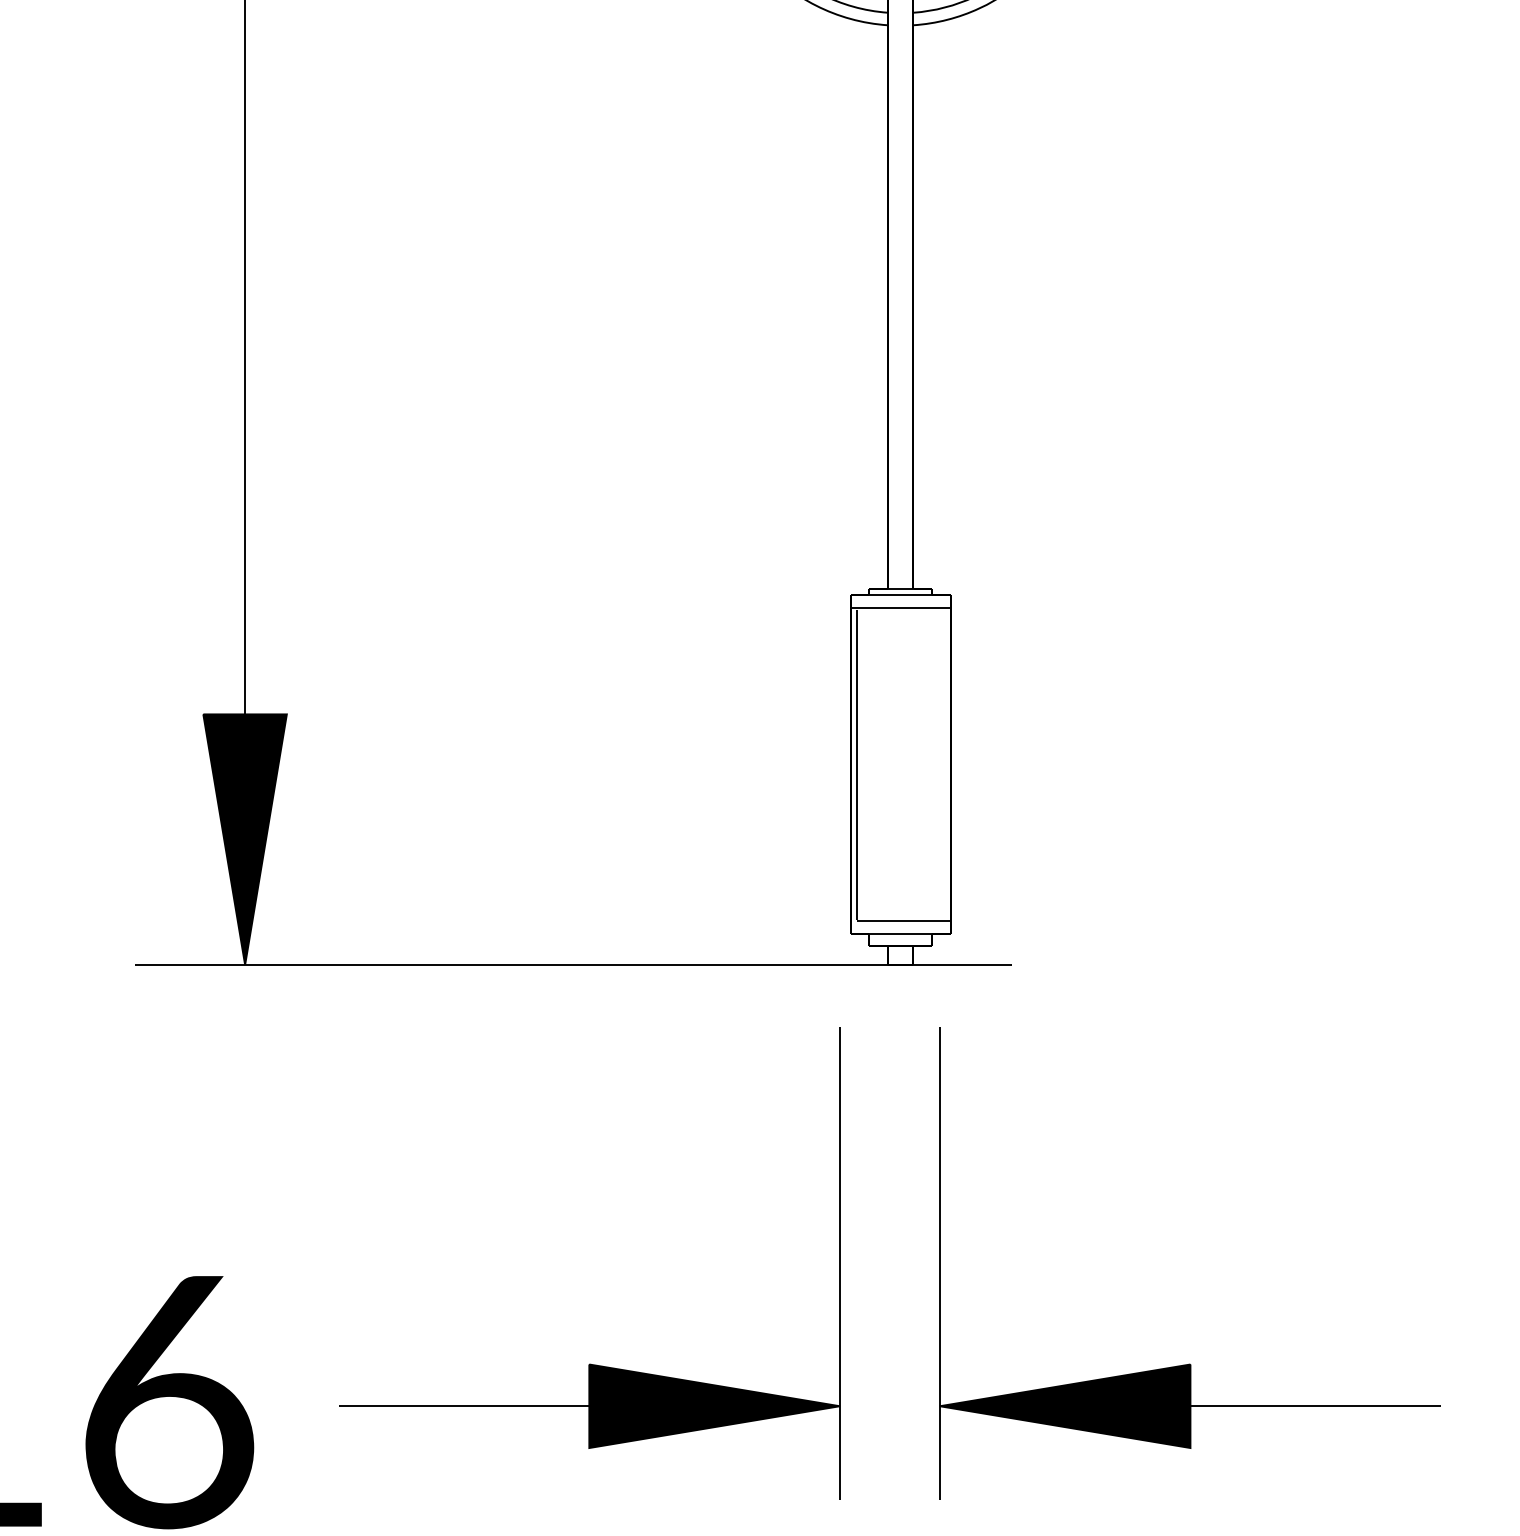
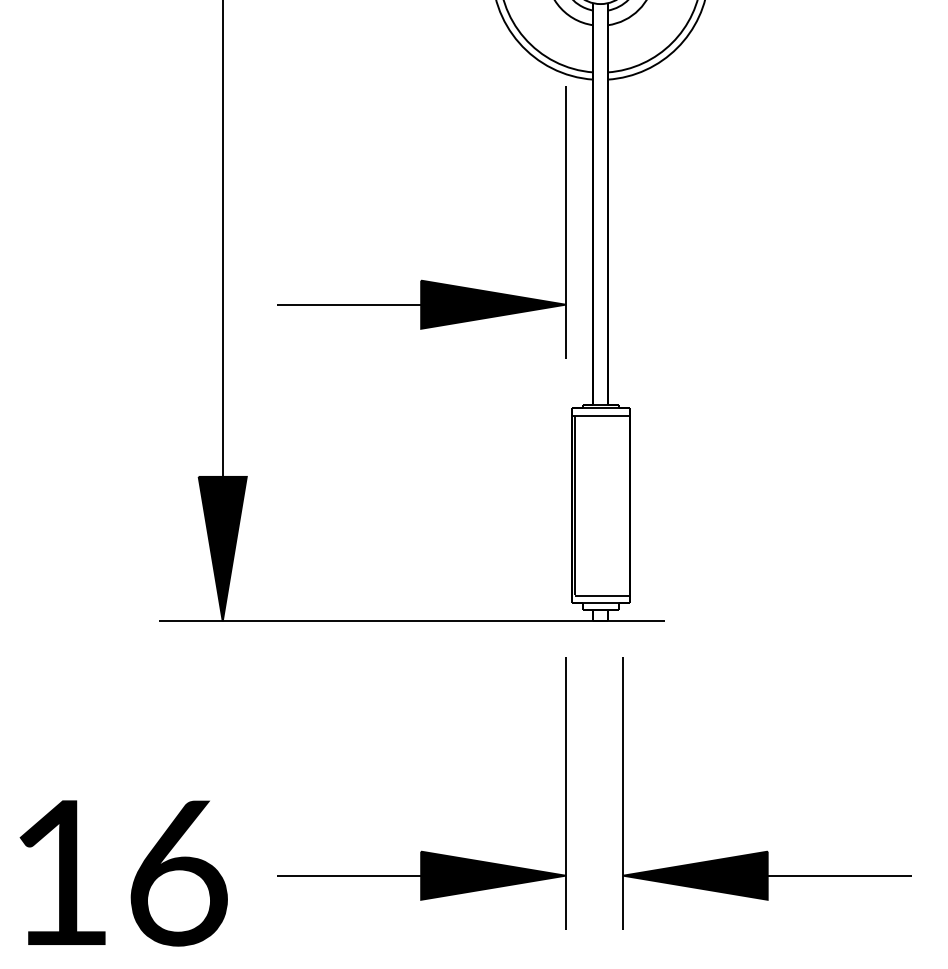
part: (589, 372) -> (421, 279), added

